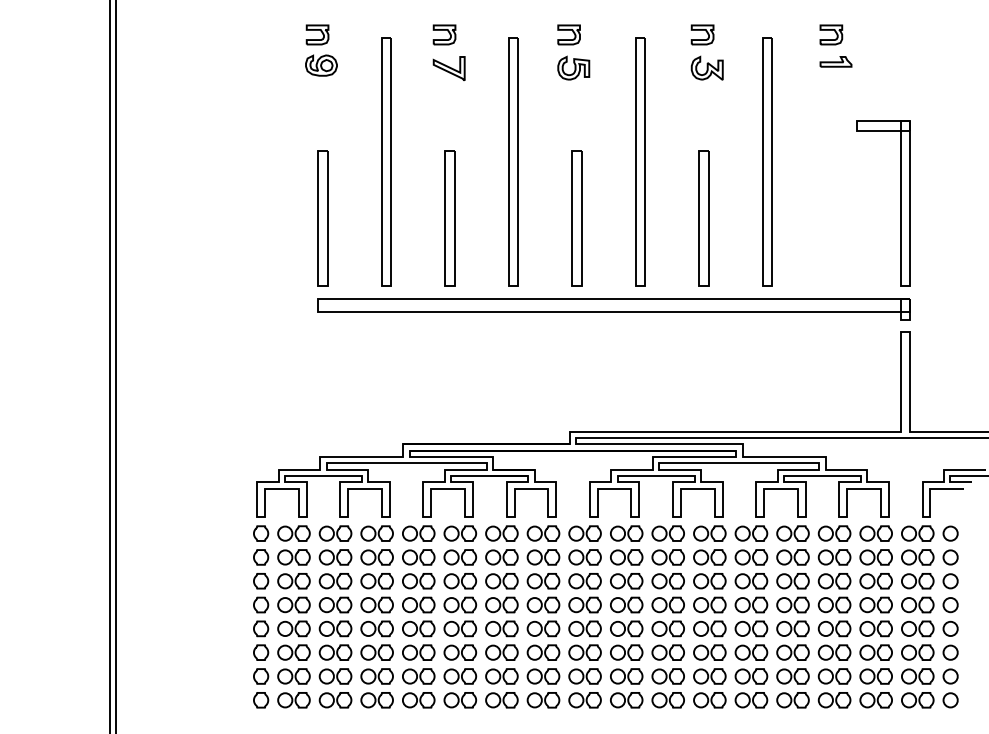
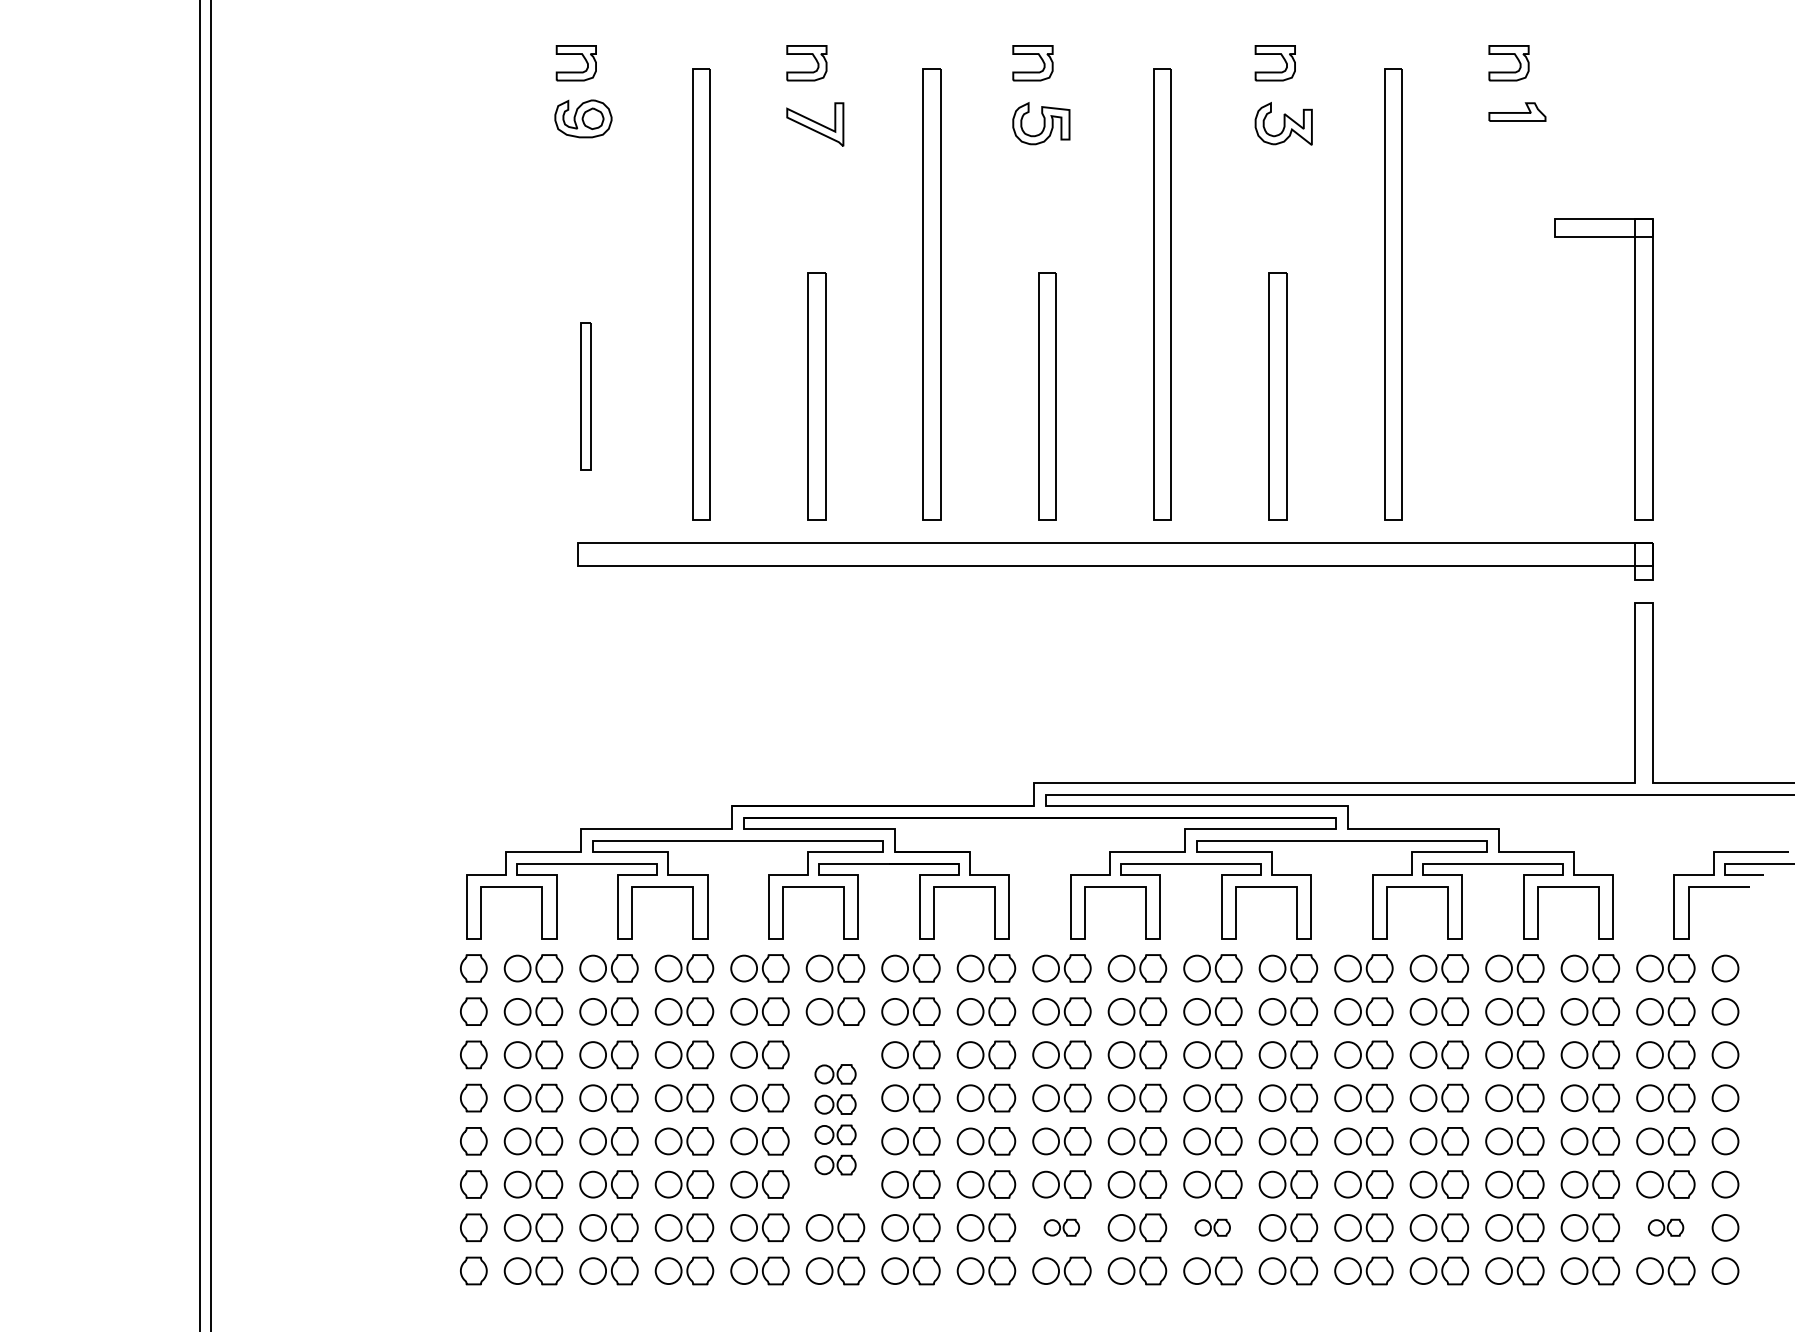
part: (322, 218) -> (585, 396), size x0.6
part: (460, 616) -> (835, 1118), size x0.7
part: (584, 676) -> (1060, 1227), size x0.6
part: (667, 676) -> (1211, 1227), size x0.6
part: (917, 676) -> (1665, 1227), size x0.6

